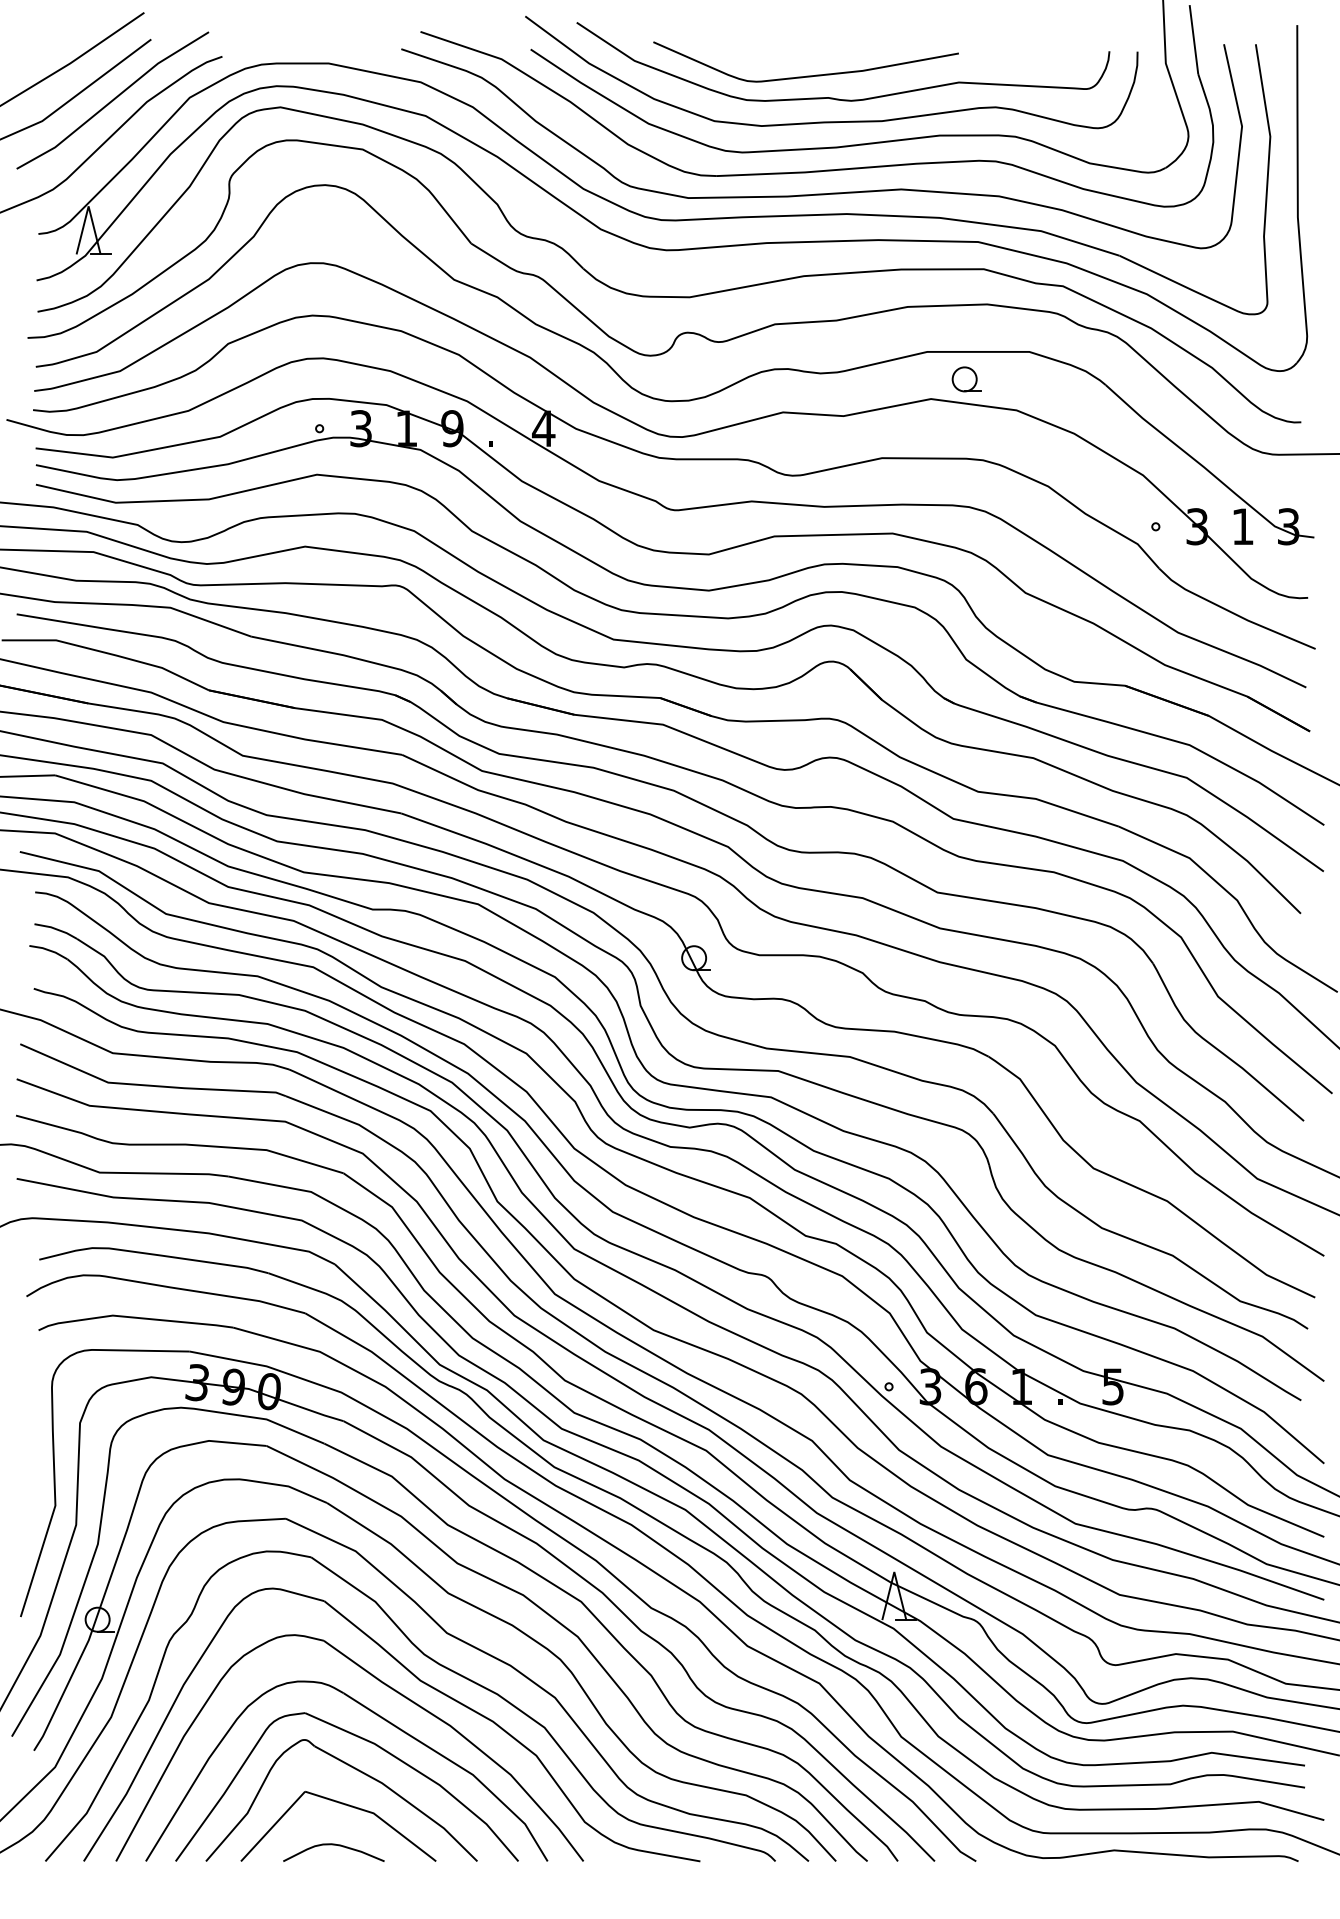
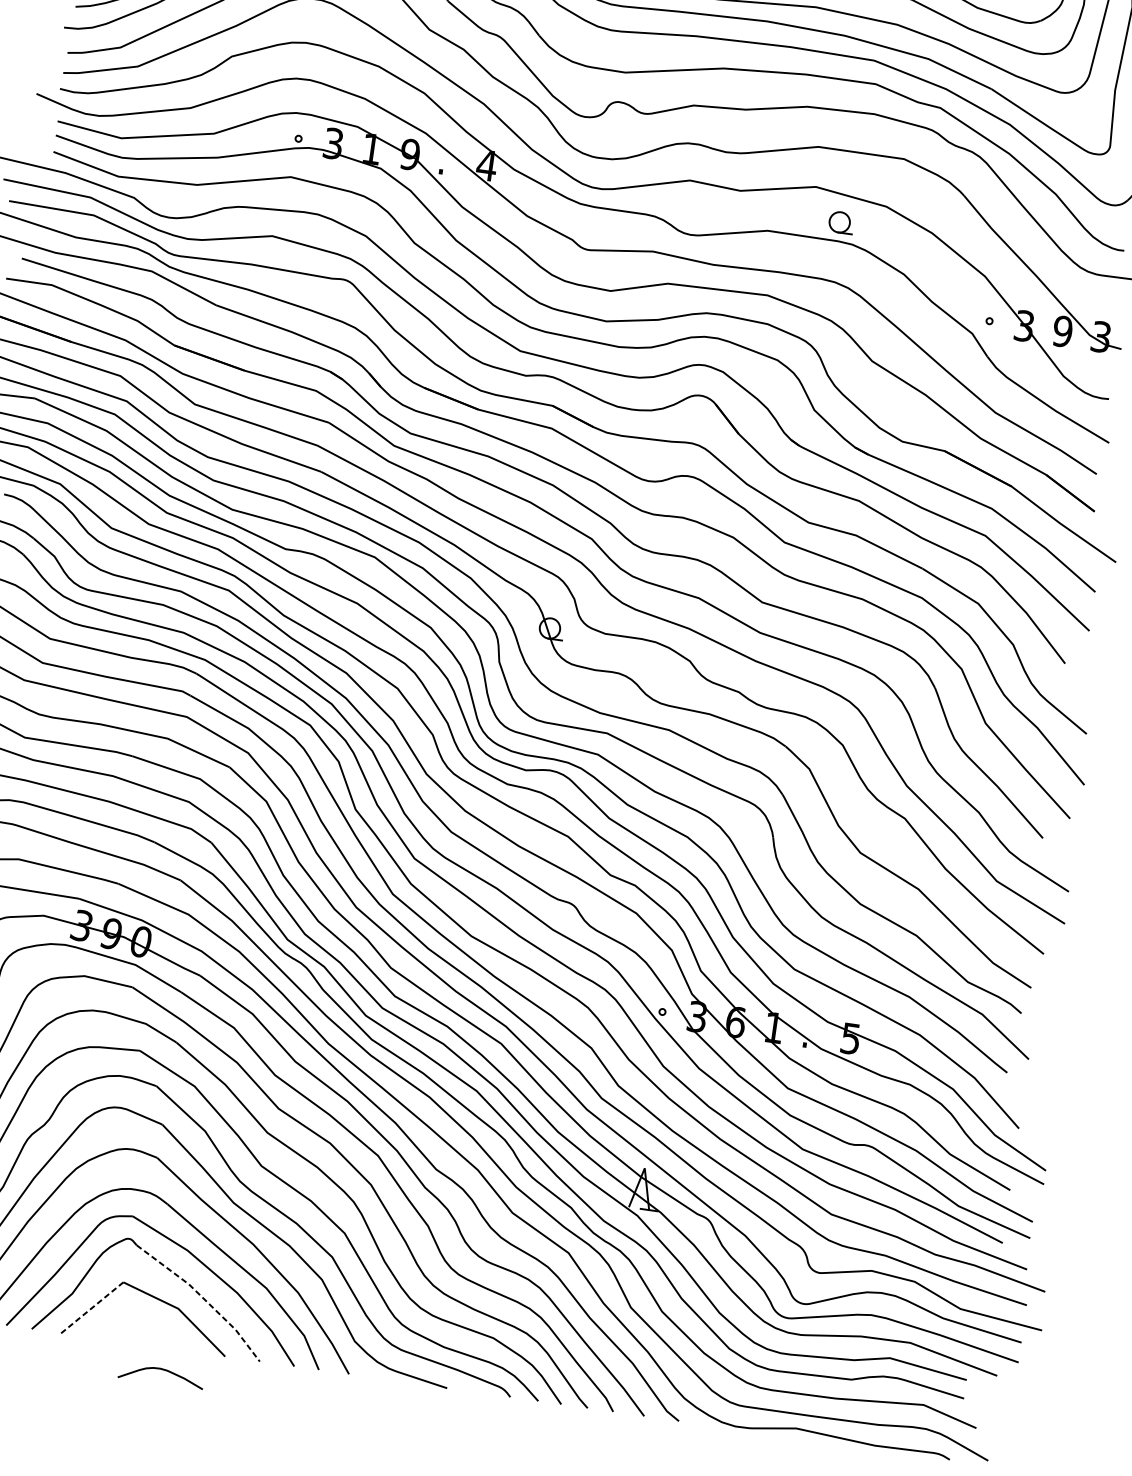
part: (966, 379) -> (841, 222), moved
text: (1242, 526) -> (1062, 331), 1 -> 9
line: (401, 1797) -> (203, 1298), solid -> dashed
line: (273, 1826) -> (92, 1307), solid -> dashed
curve: (333, 1845) -> (161, 1370), moved

